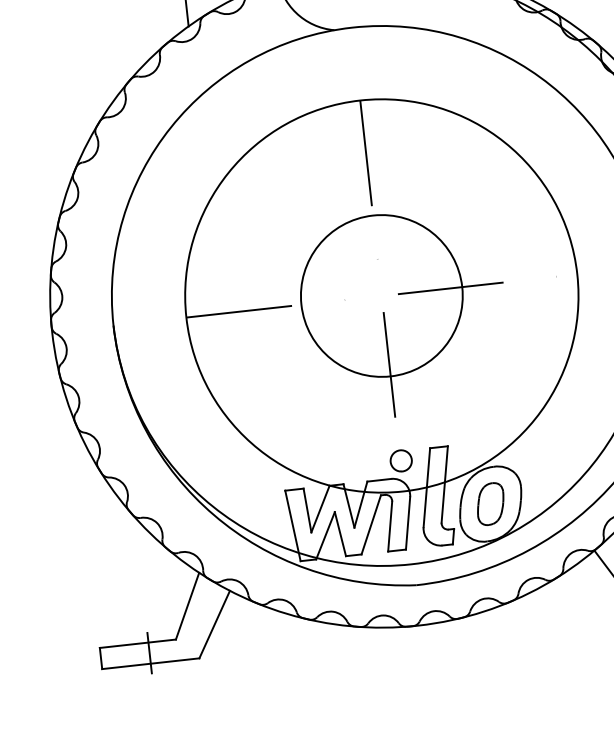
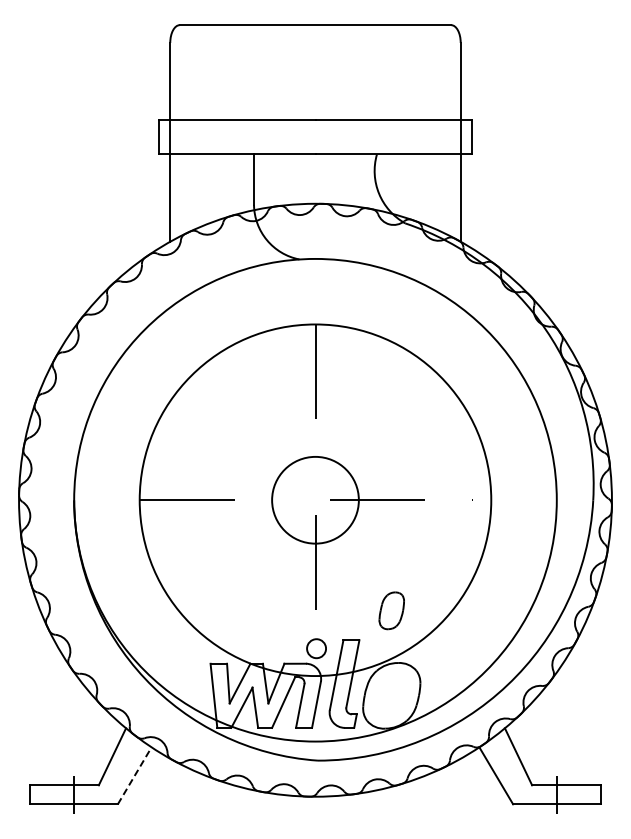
circle: (381, 295) -> (315, 499), size x0.6
part: (490, 503) -> (391, 610), moved
line: (214, 624) -> (134, 775), solid -> dashed

